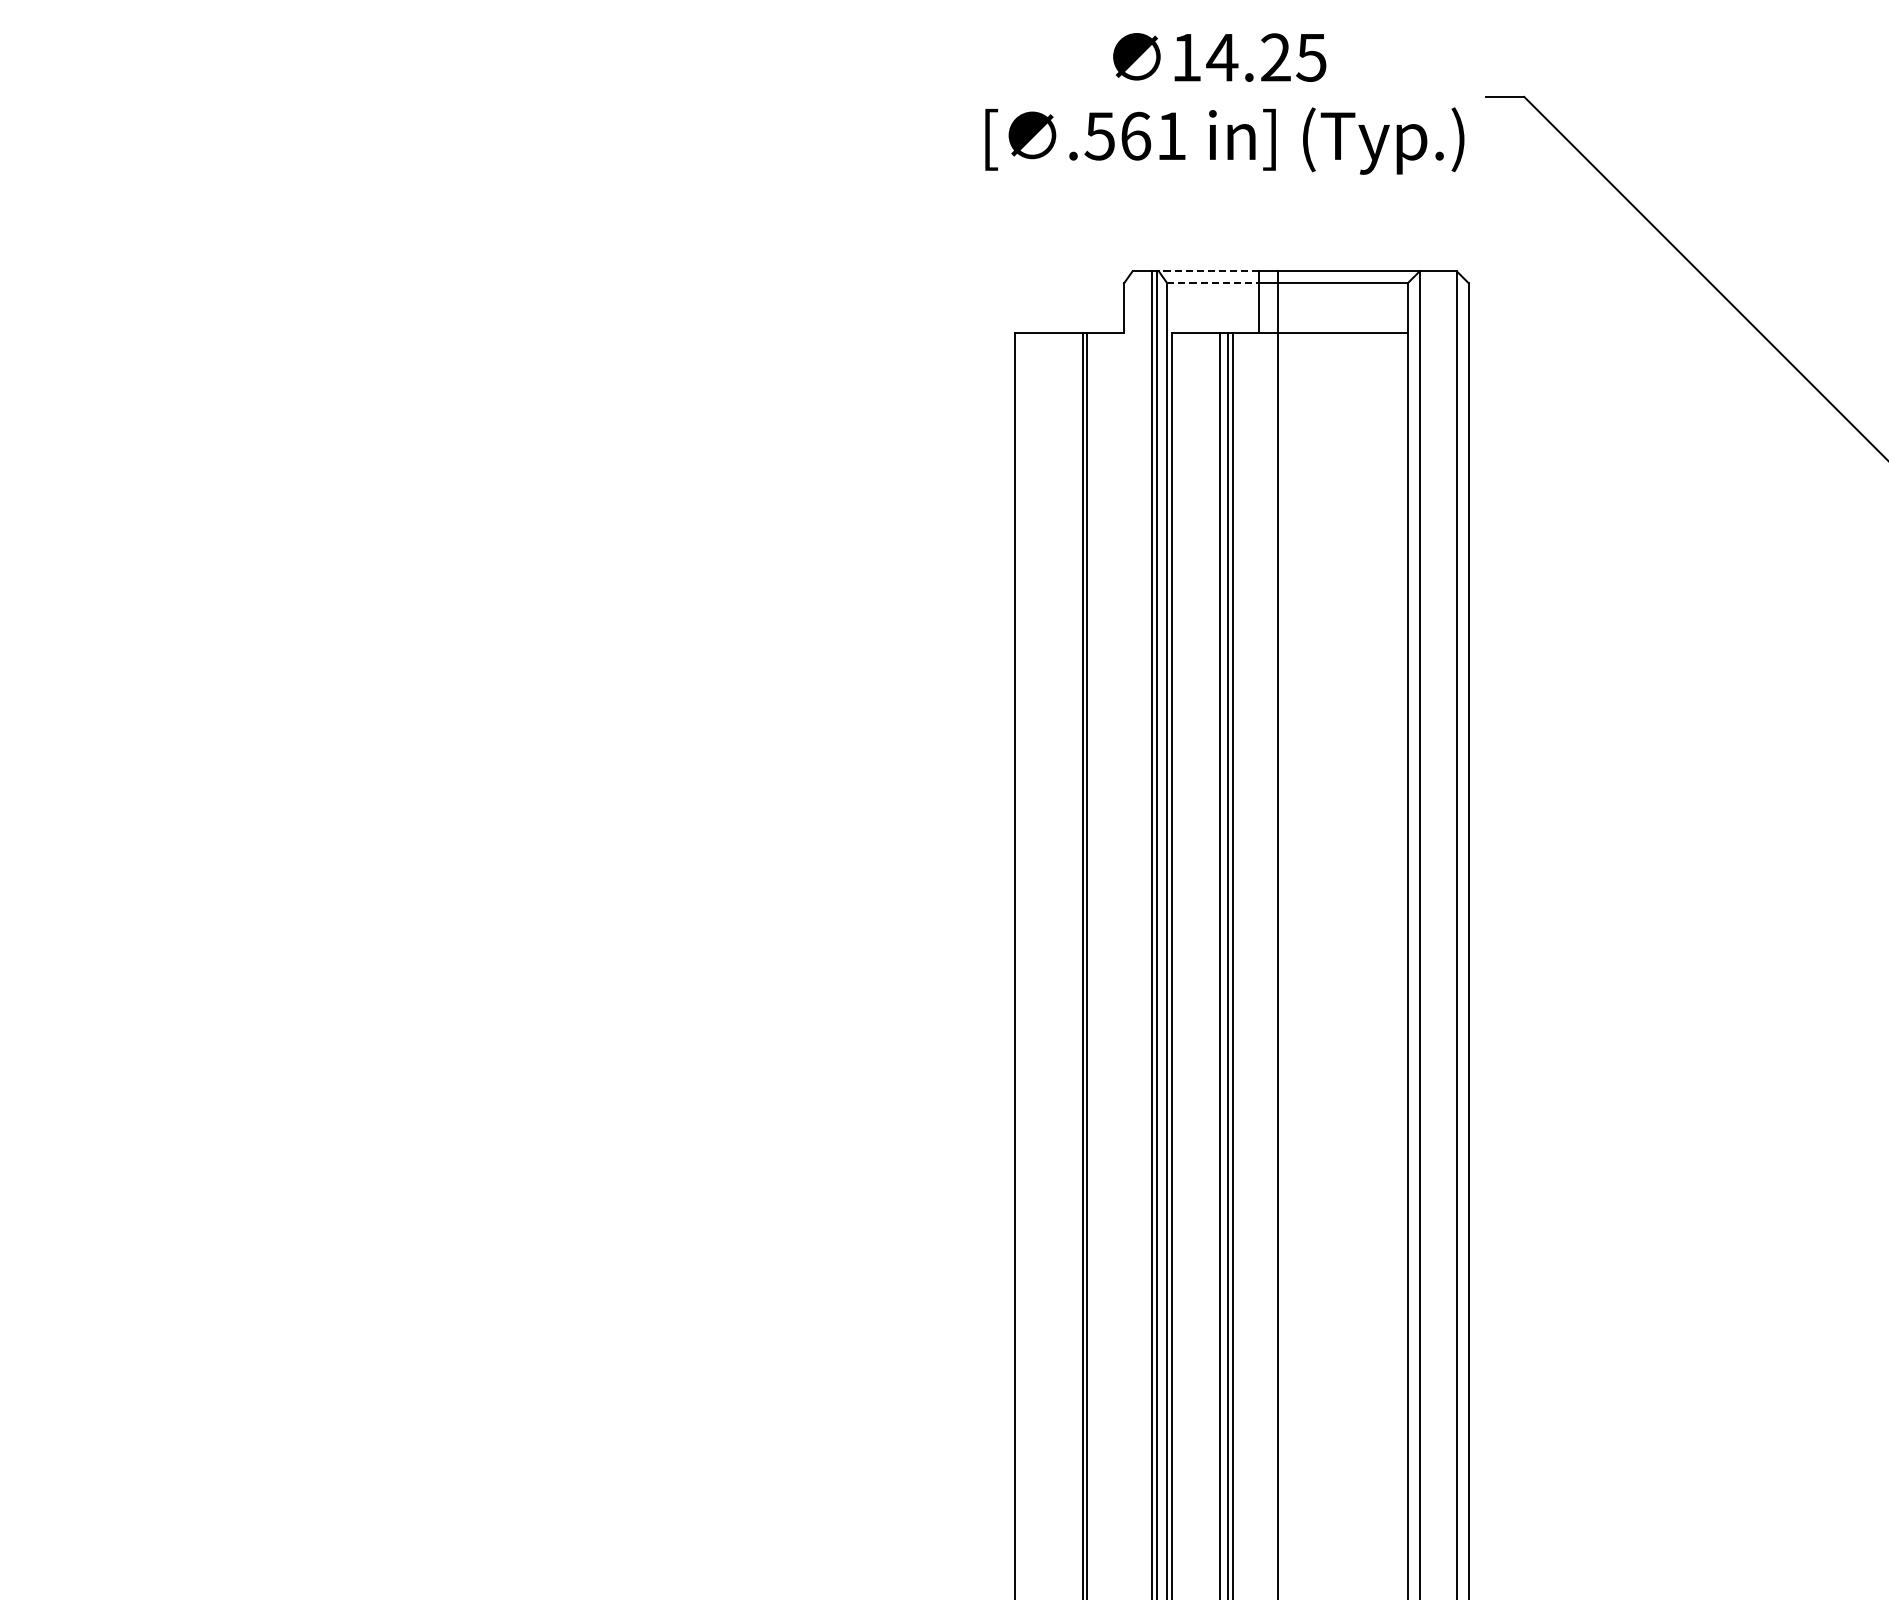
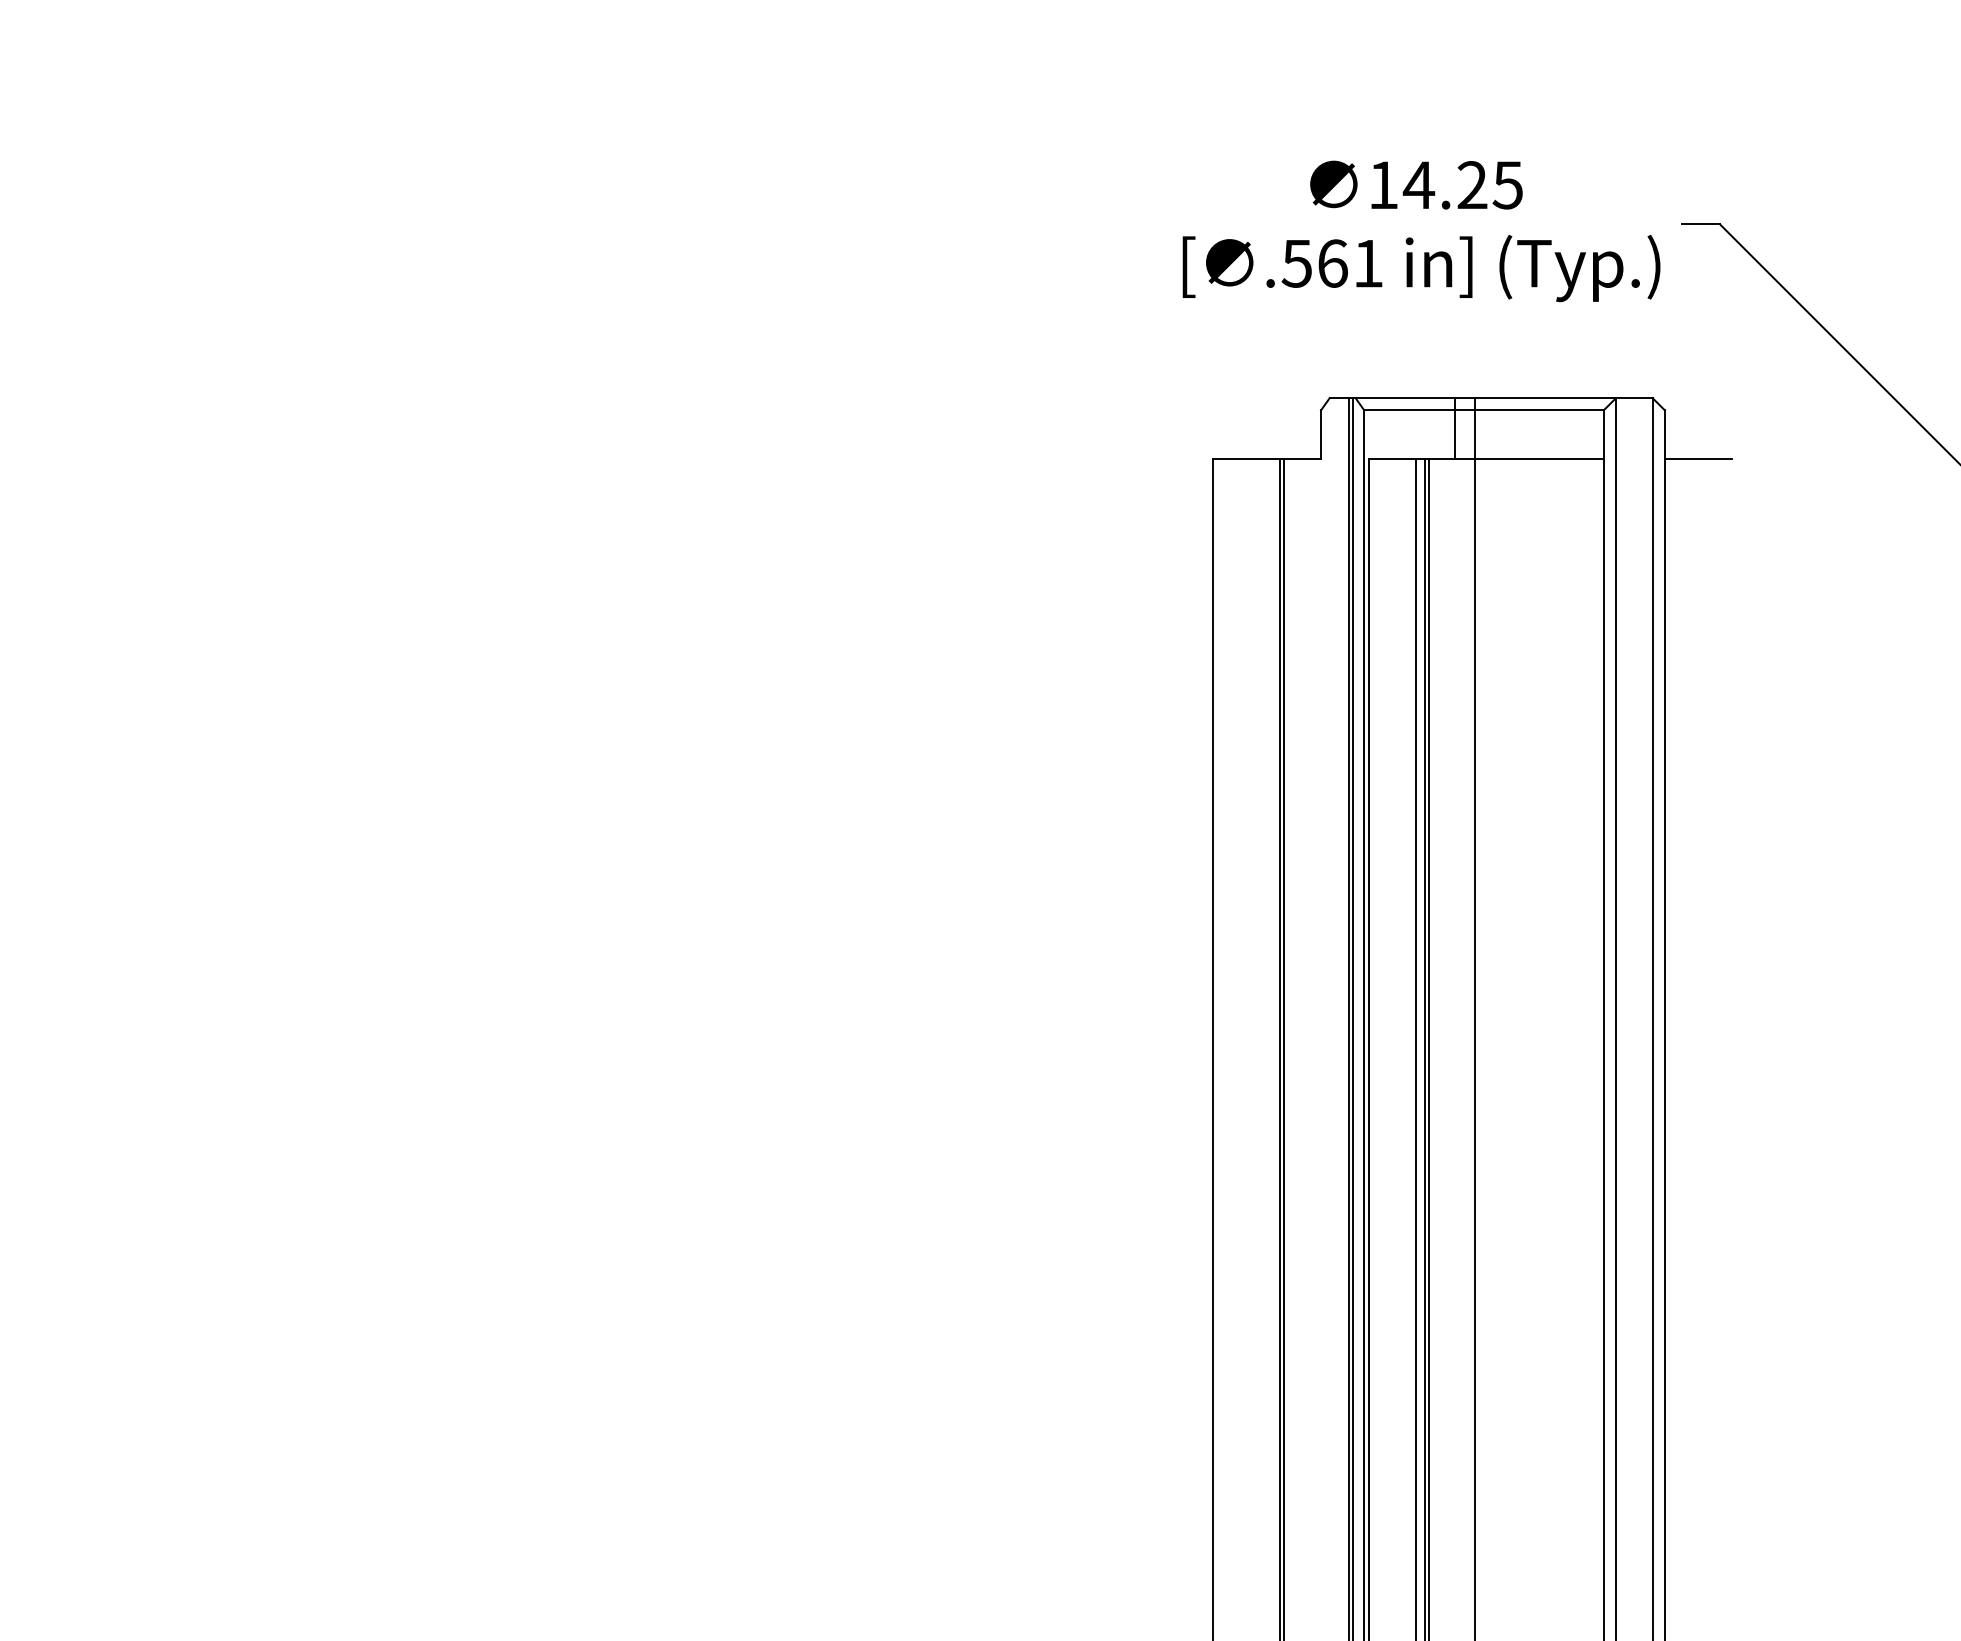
line: (1208, 271) -> (1405, 398), dashed -> solid
line: (1212, 283) -> (1409, 410), dashed -> solid
line: (1502, 332) -> (1698, 459), added

